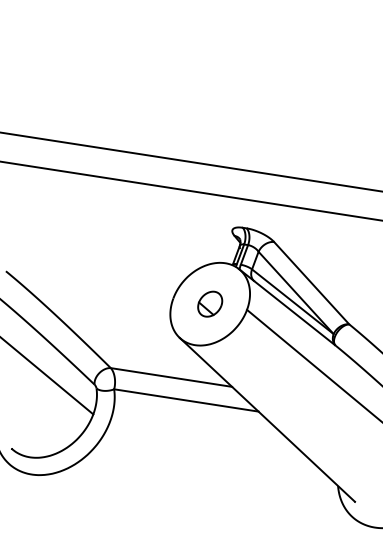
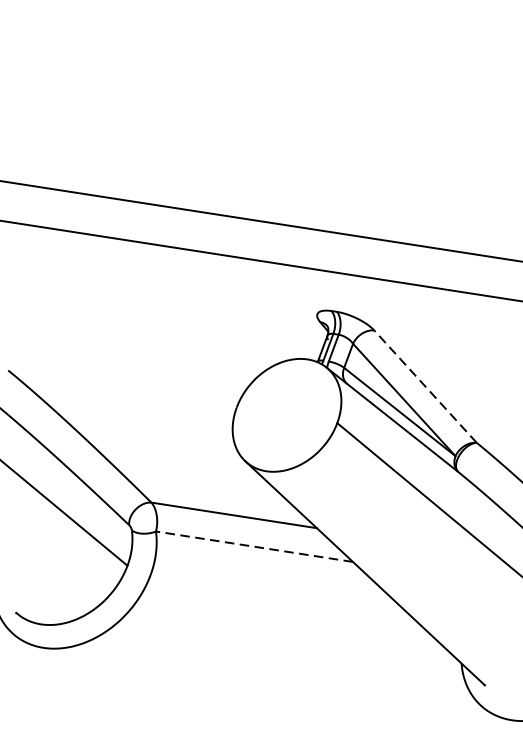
line: (311, 283) -> (425, 387), solid -> dashed
part: (210, 303) -> (287, 414), removed
line: (185, 400) -> (253, 546), solid -> dashed

